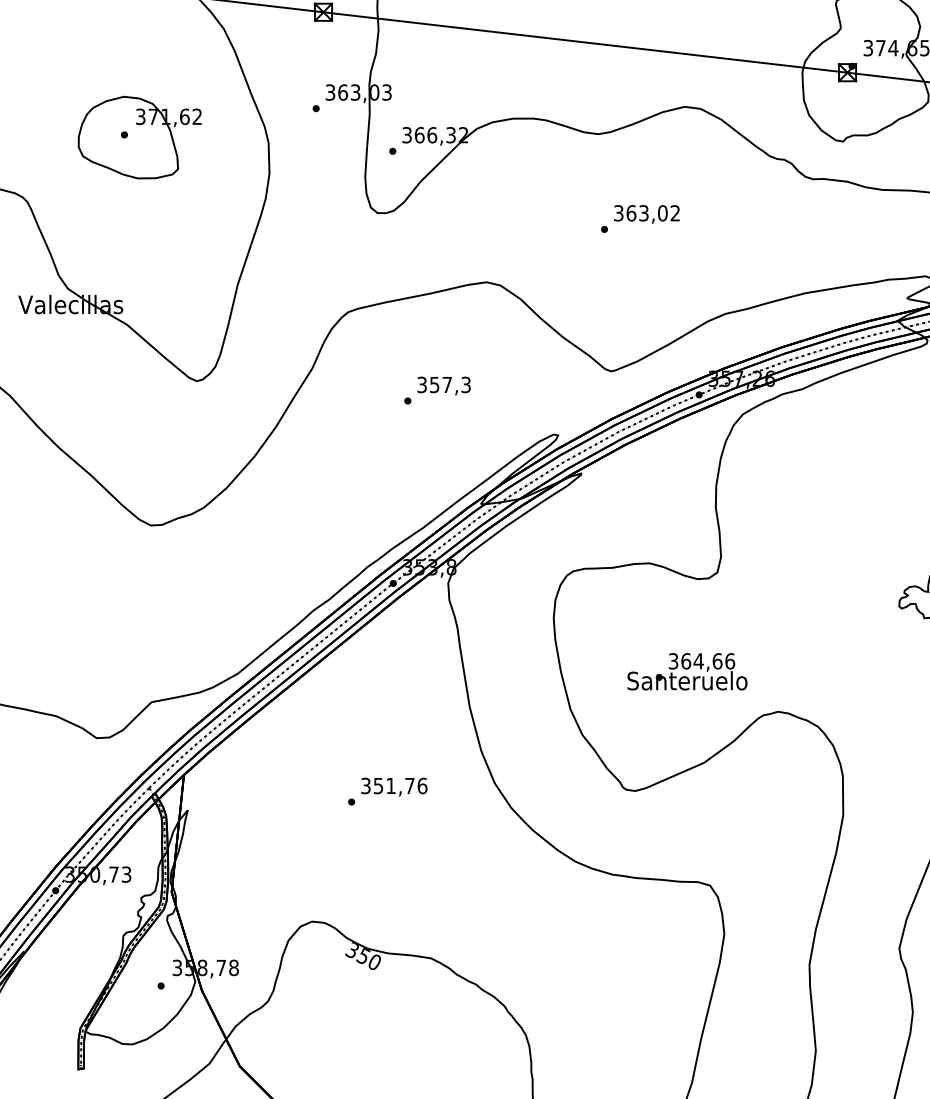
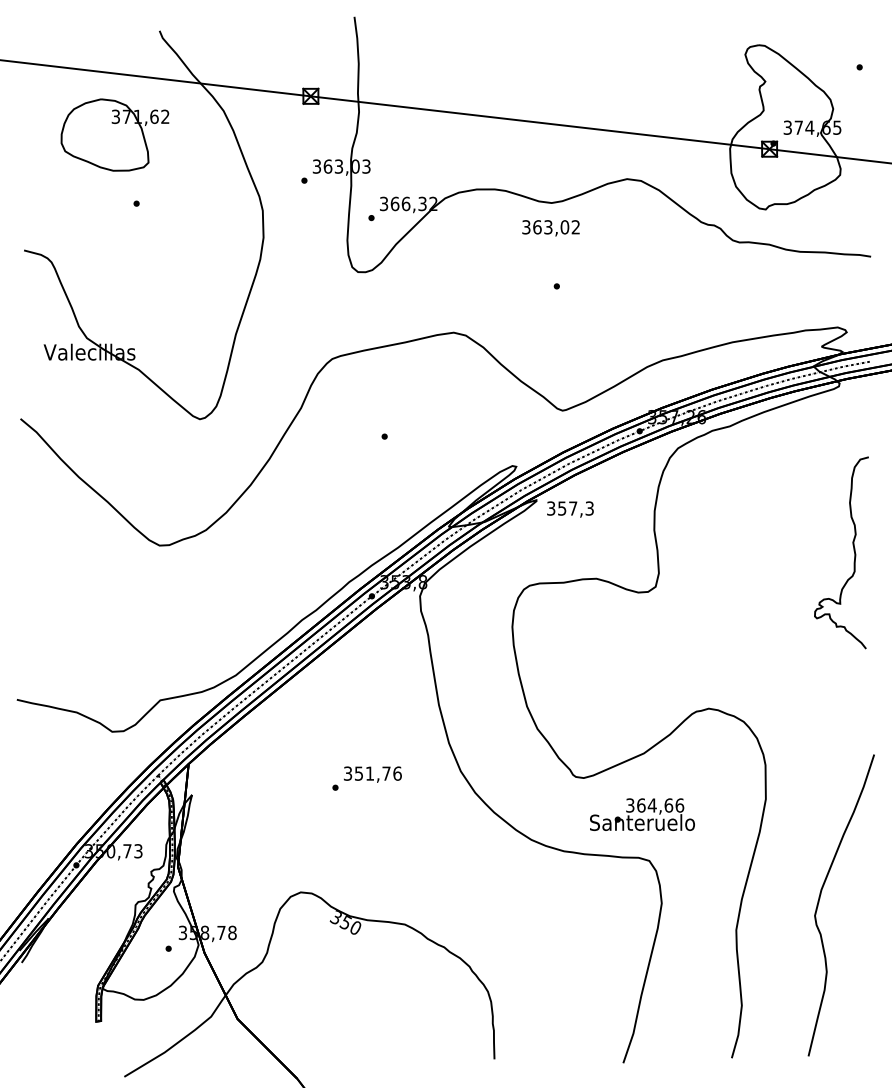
part: (139, 136) -> (114, 134), moved
text: (646, 214) -> (550, 228), moved
text: (444, 386) -> (570, 509), moved
text: (687, 671) -> (642, 814), moved

